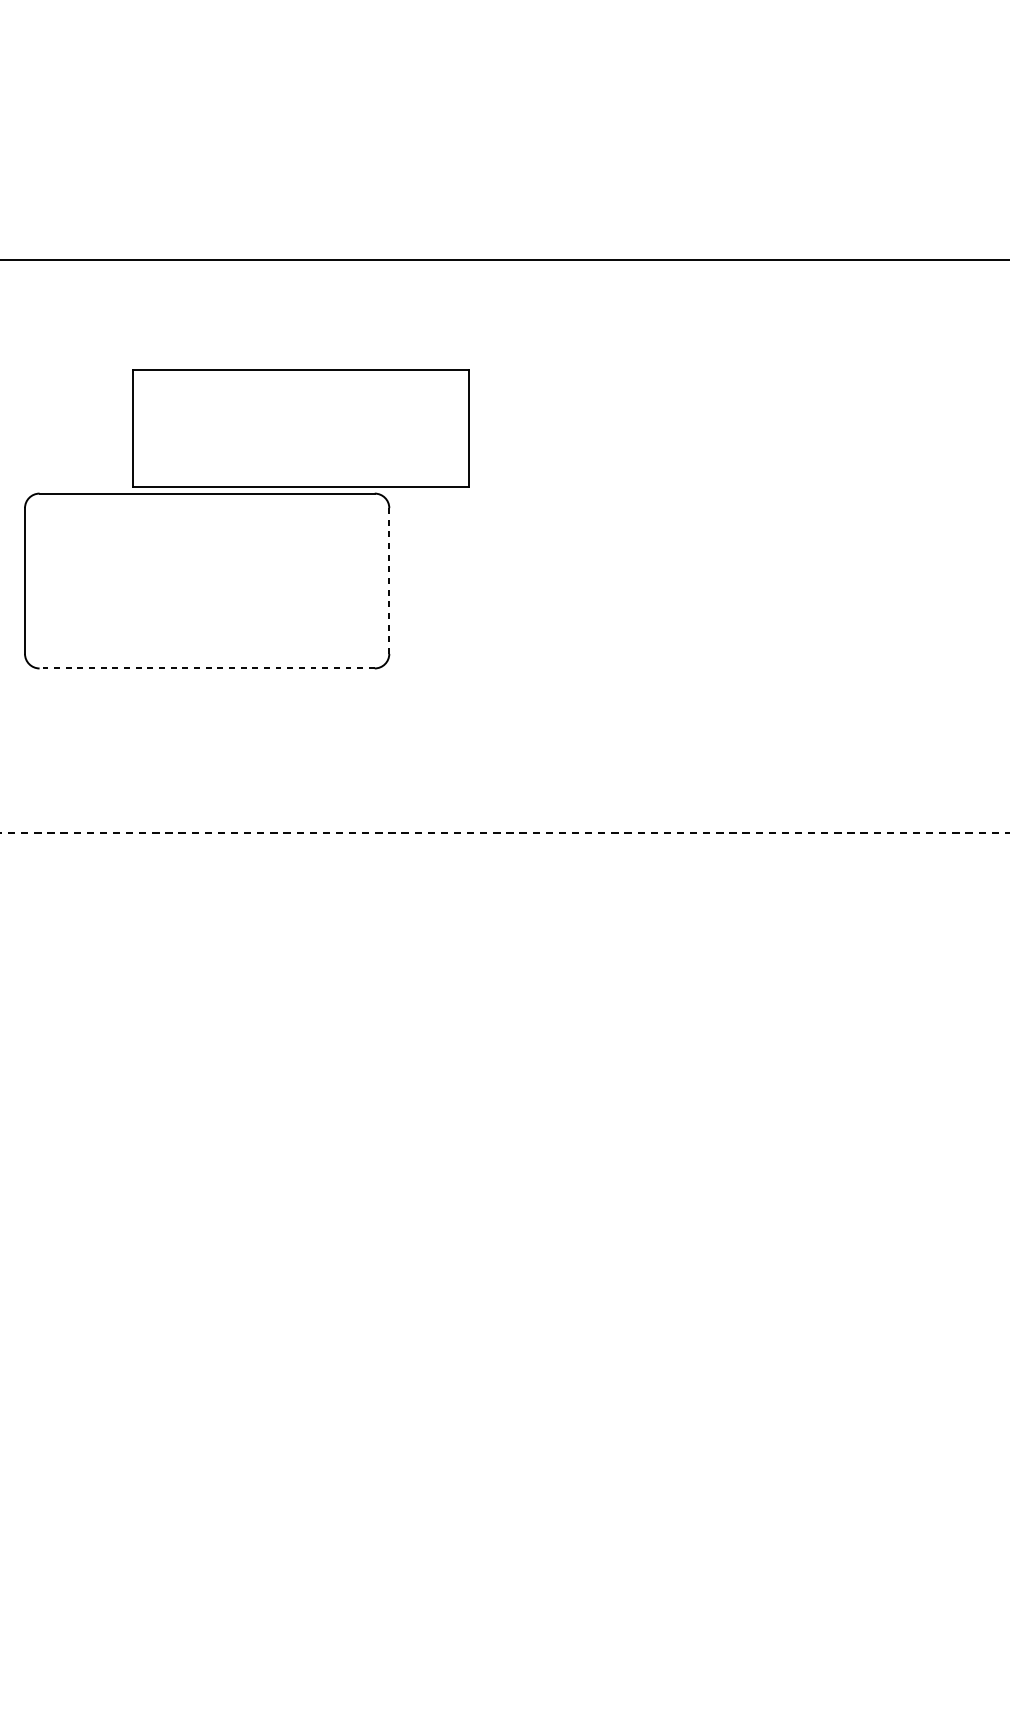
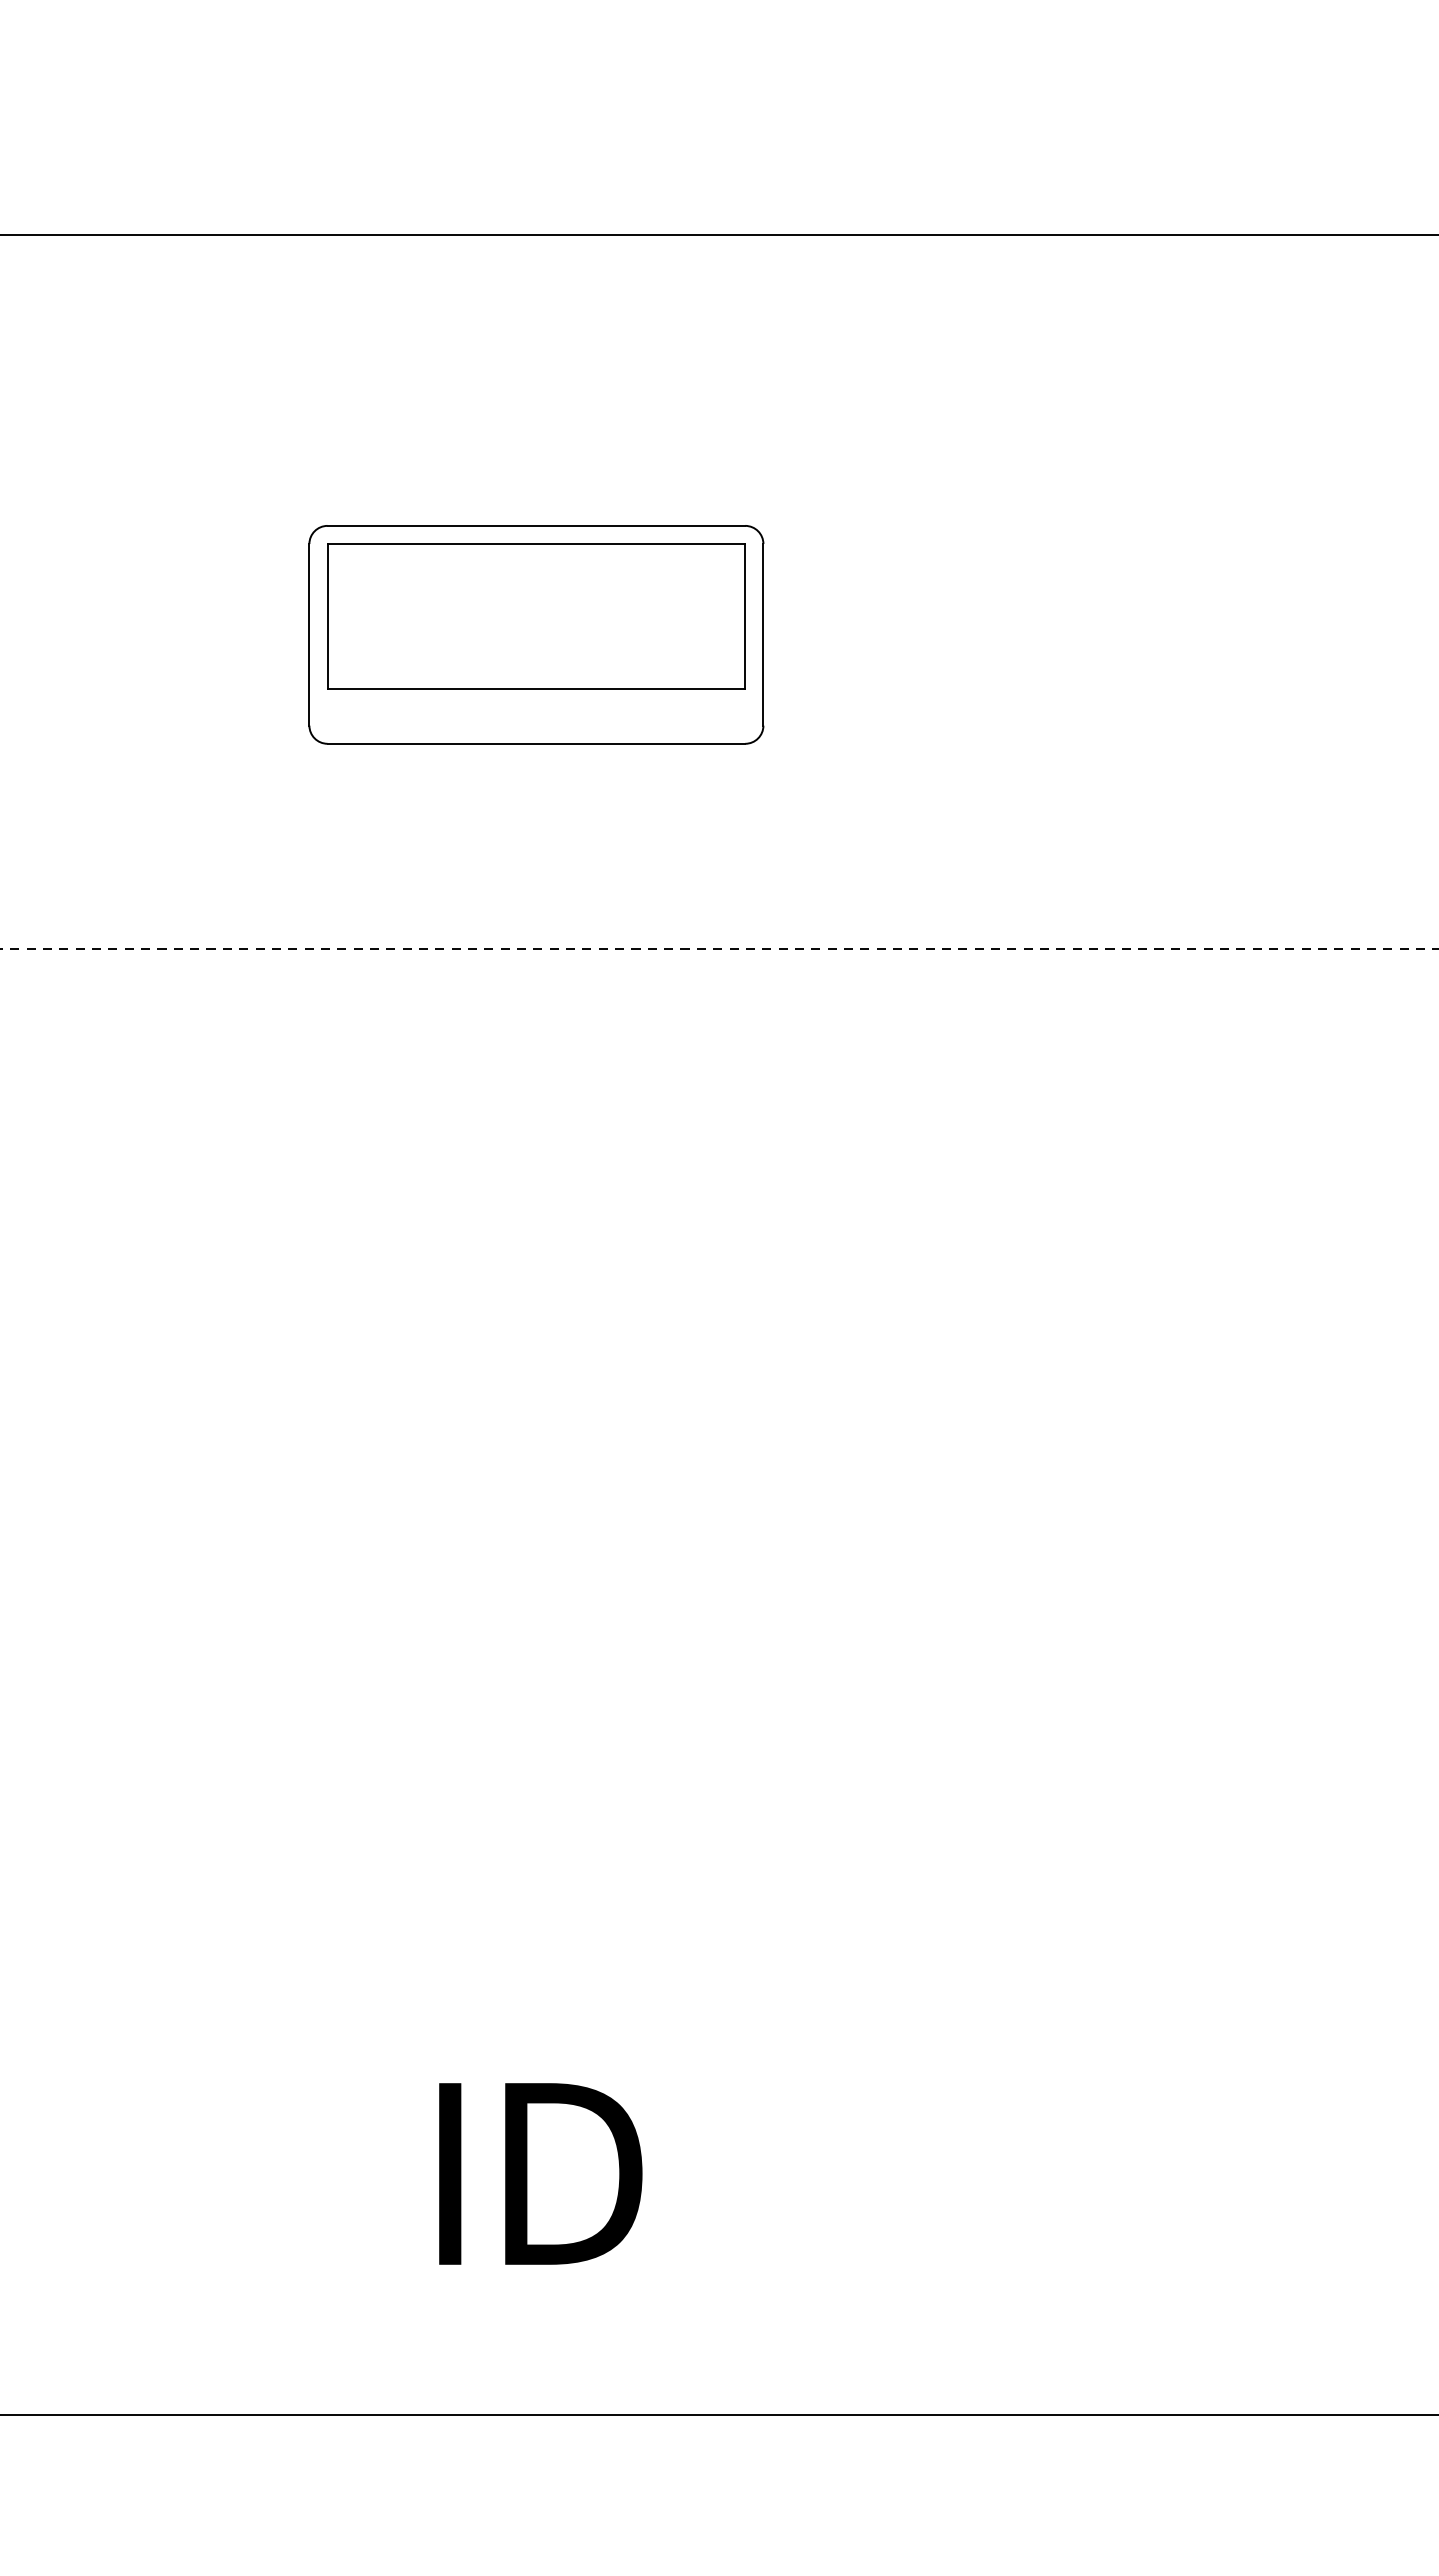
part: (301, 428) -> (536, 616), moved
line: (389, 580) -> (763, 634), dashed -> solid
line: (207, 668) -> (536, 743), dashed -> solid

